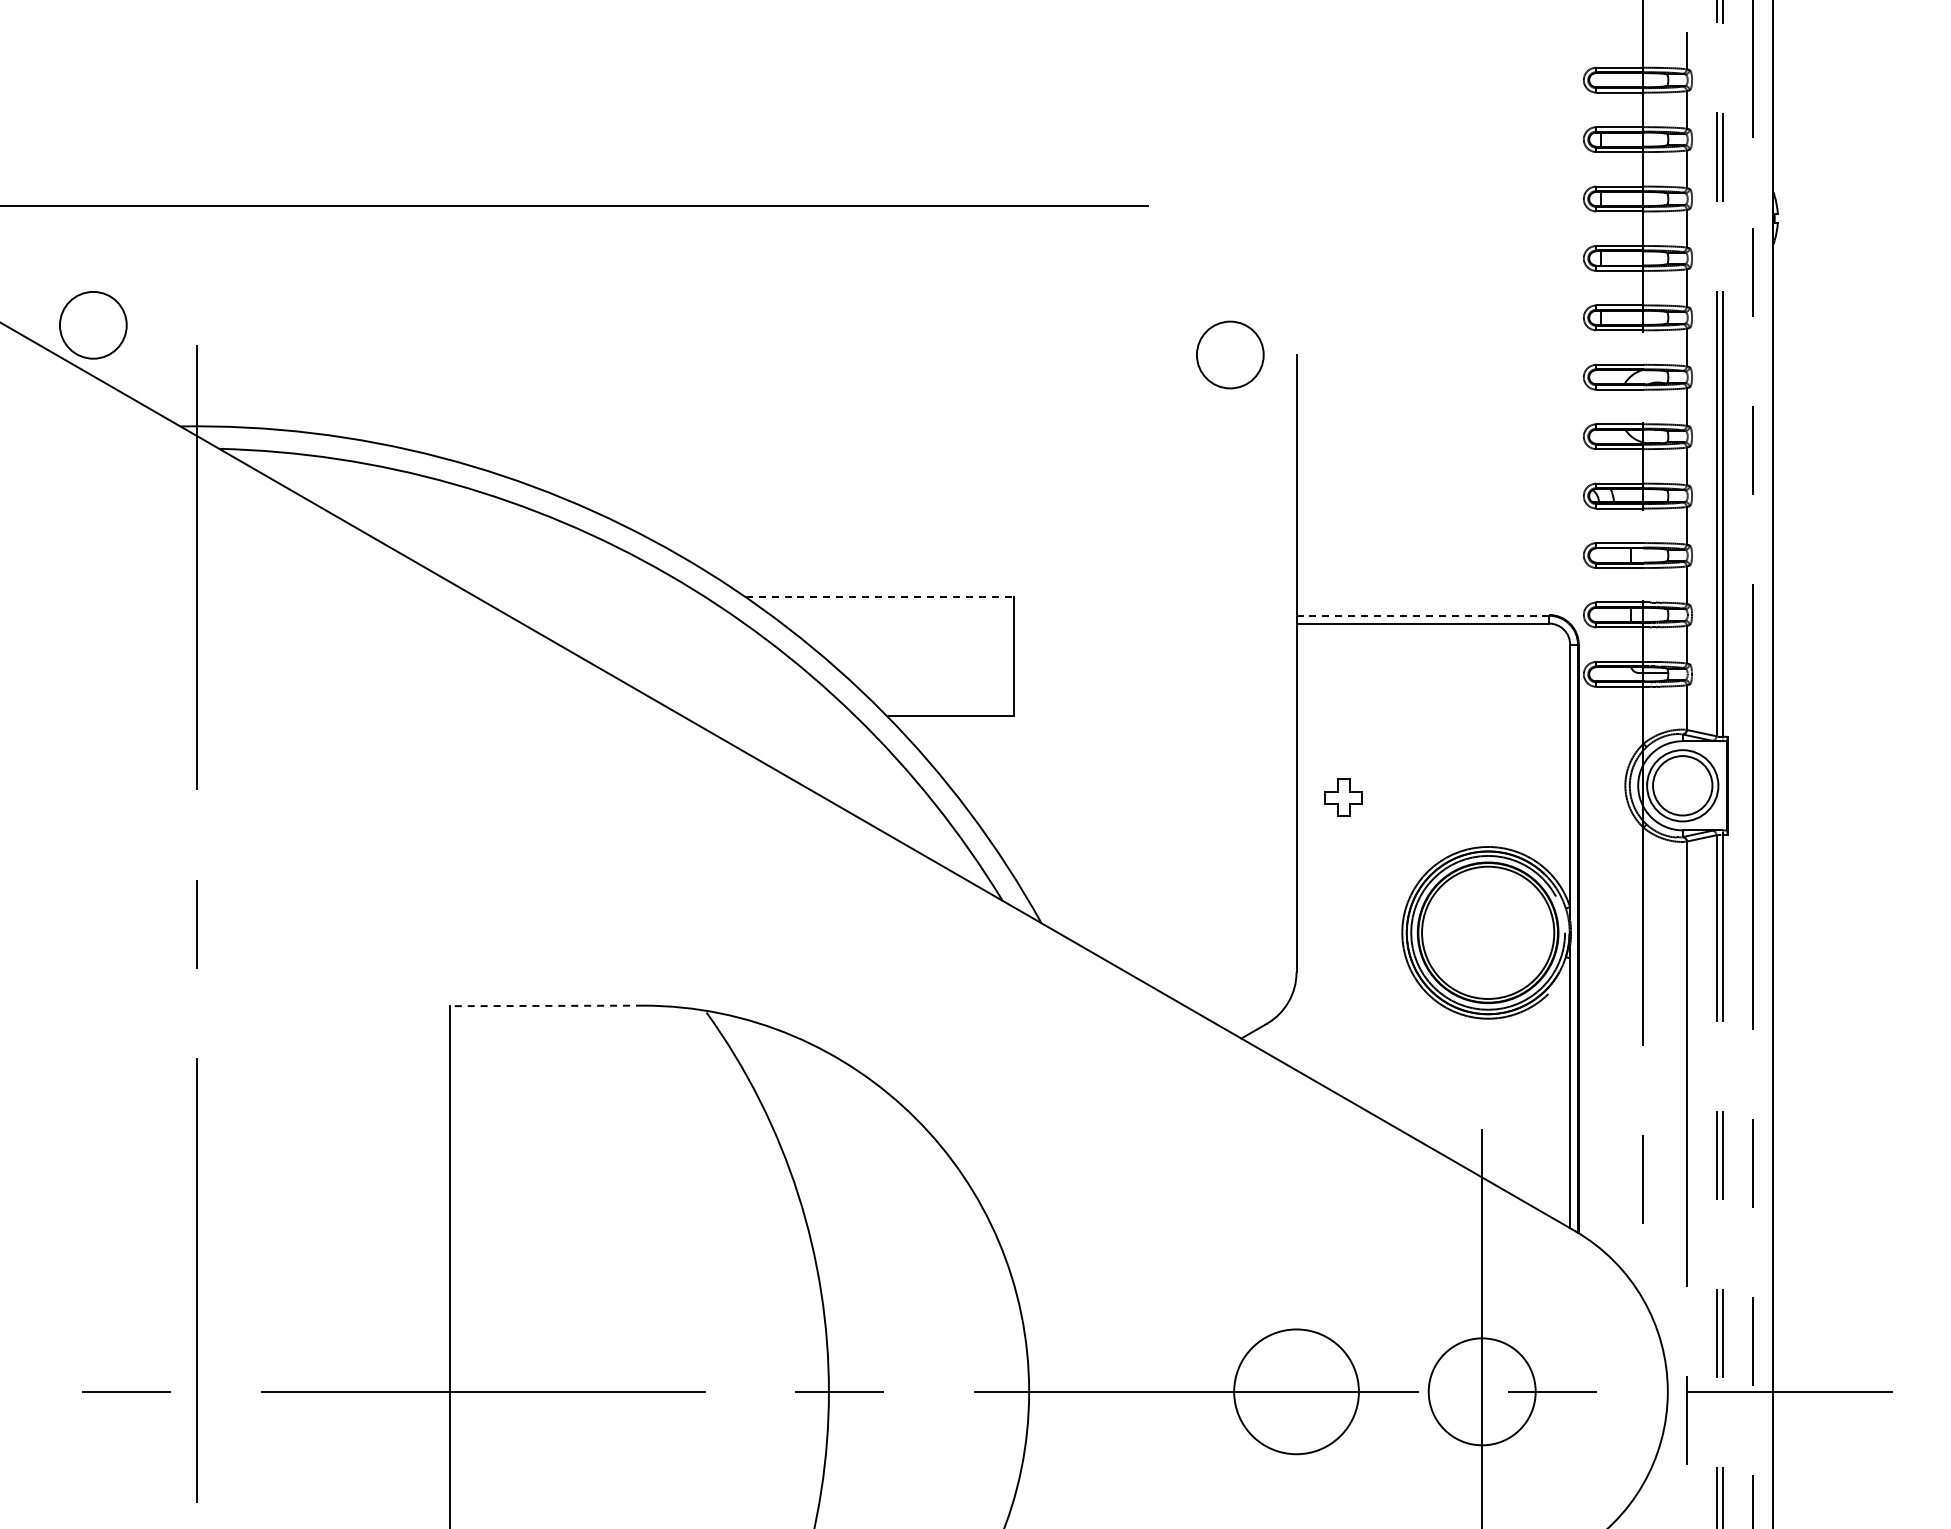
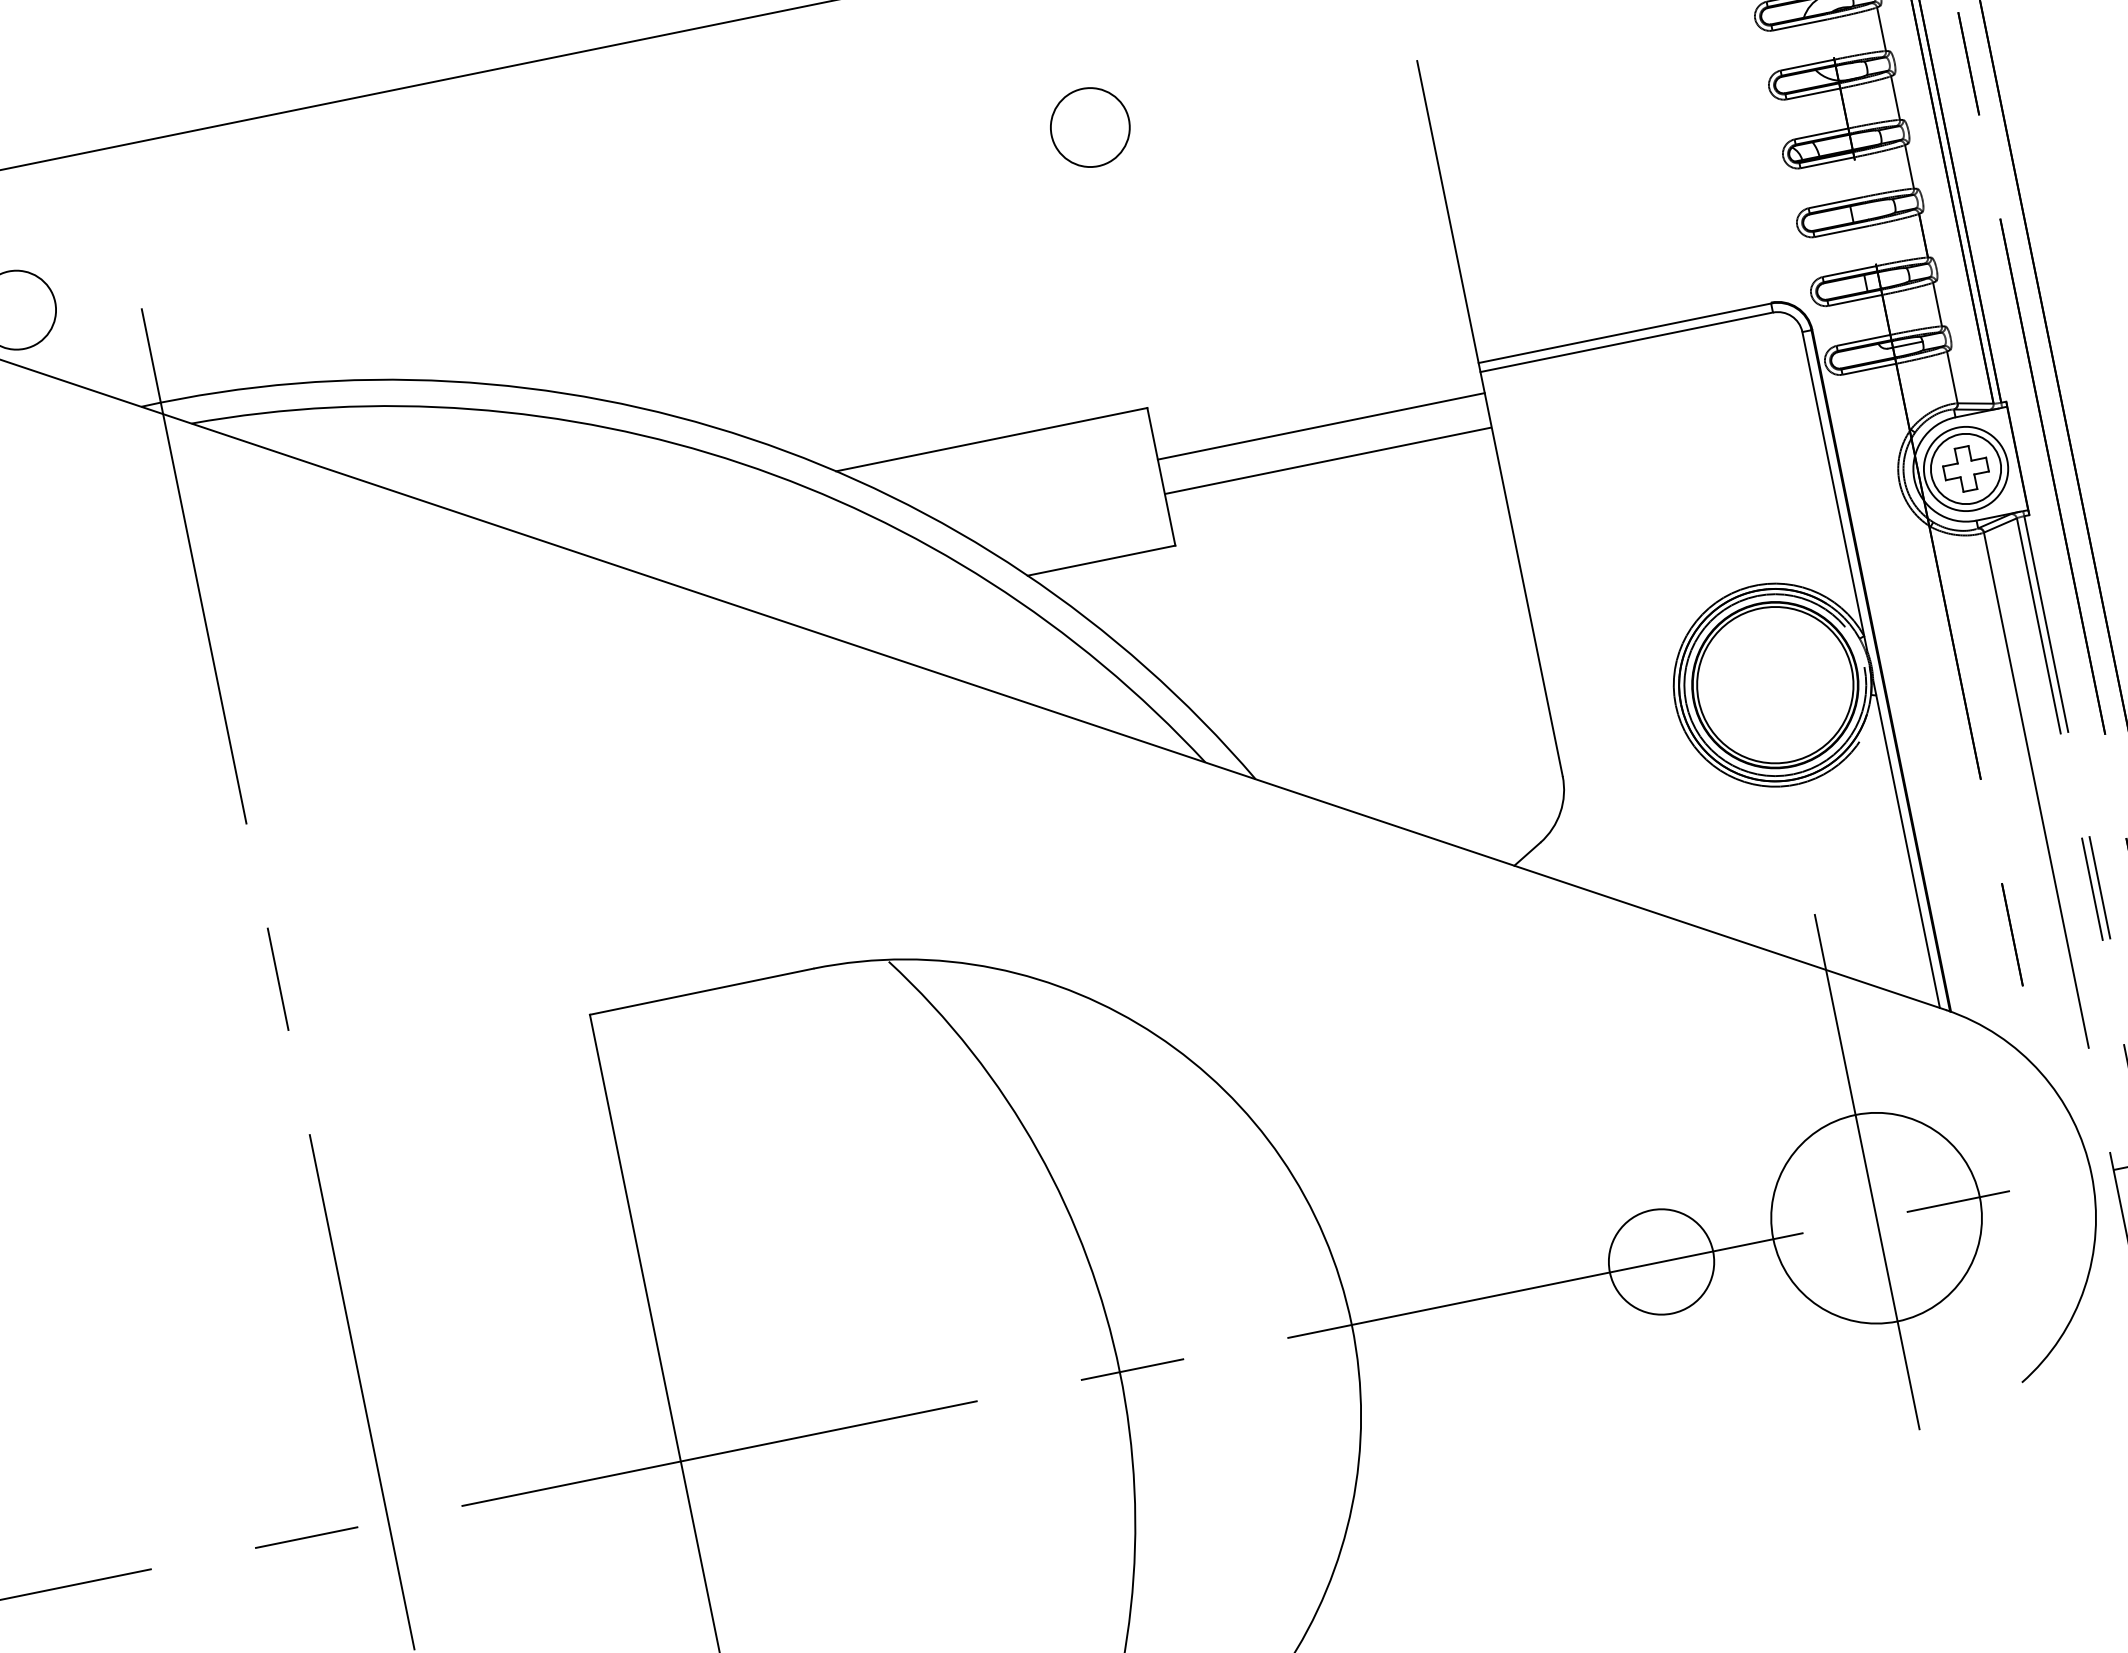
circle: (1230, 354) -> (1090, 126), moved
line: (880, 597) -> (992, 439), dashed -> solid
line: (1423, 615) -> (1625, 332), dashed -> solid
line: (1155, 641) -> (1321, 426), added
line: (1155, 671) -> (1328, 460), added
part: (1343, 797) -> (1965, 468), moved
line: (546, 1005) -> (701, 991), dashed -> solid
circle: (1296, 1391) -> (1661, 1261), size x0.71
circle: (1482, 1391) -> (1876, 1217), size x1.67

